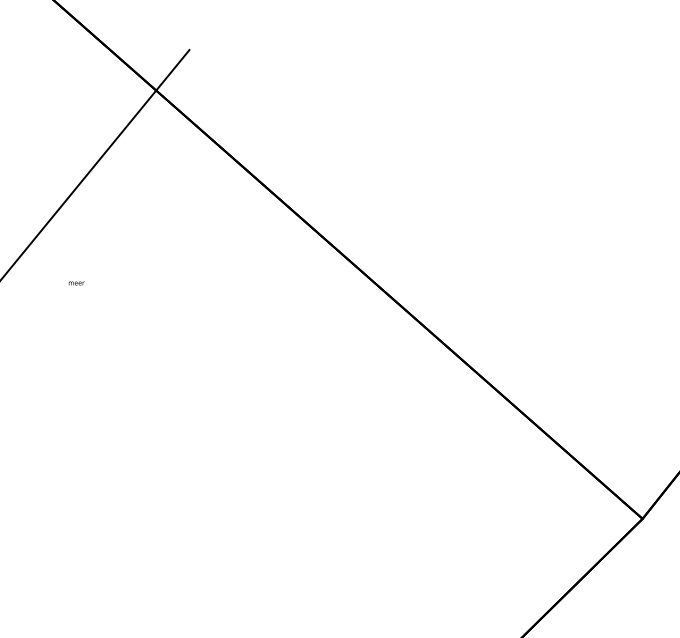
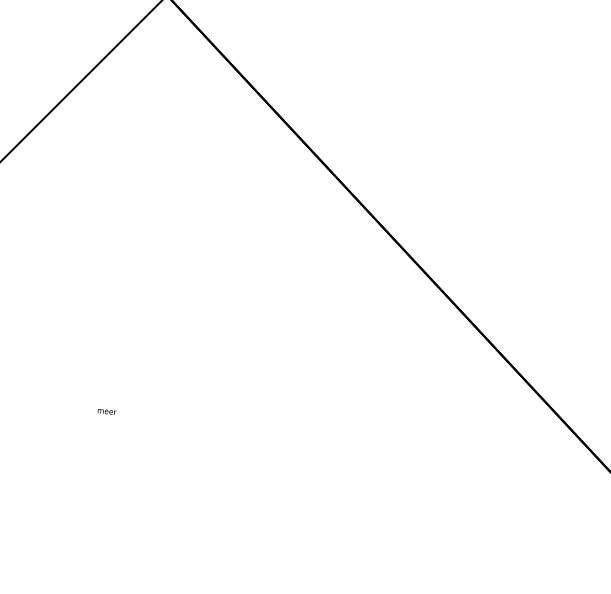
text: (76, 283) -> (106, 411), moved

